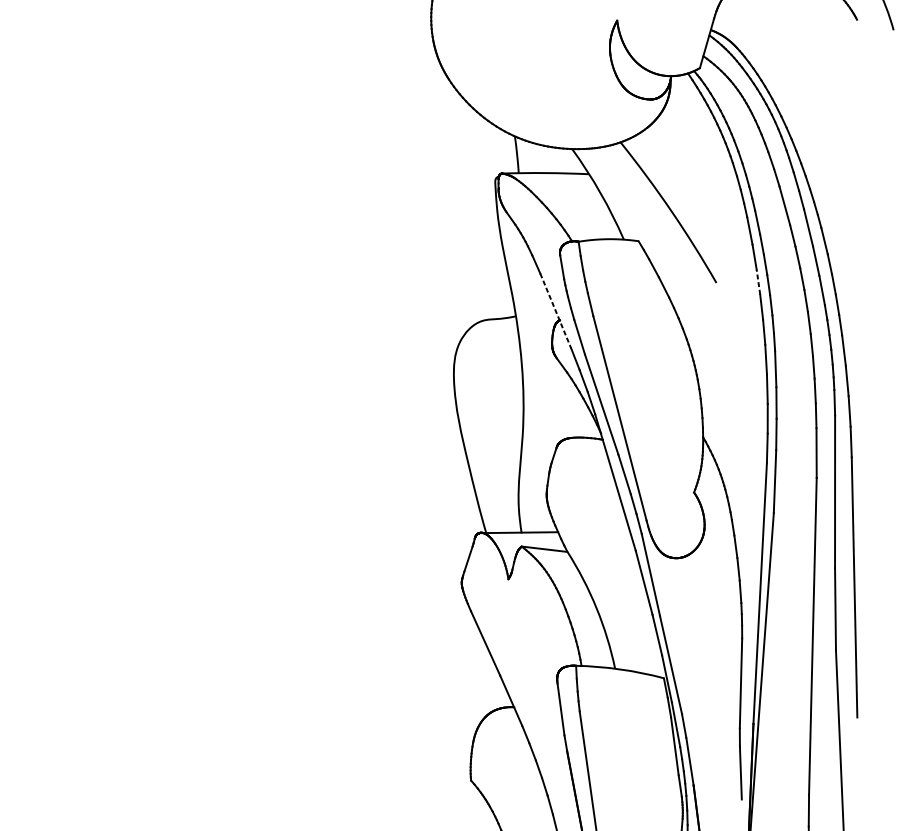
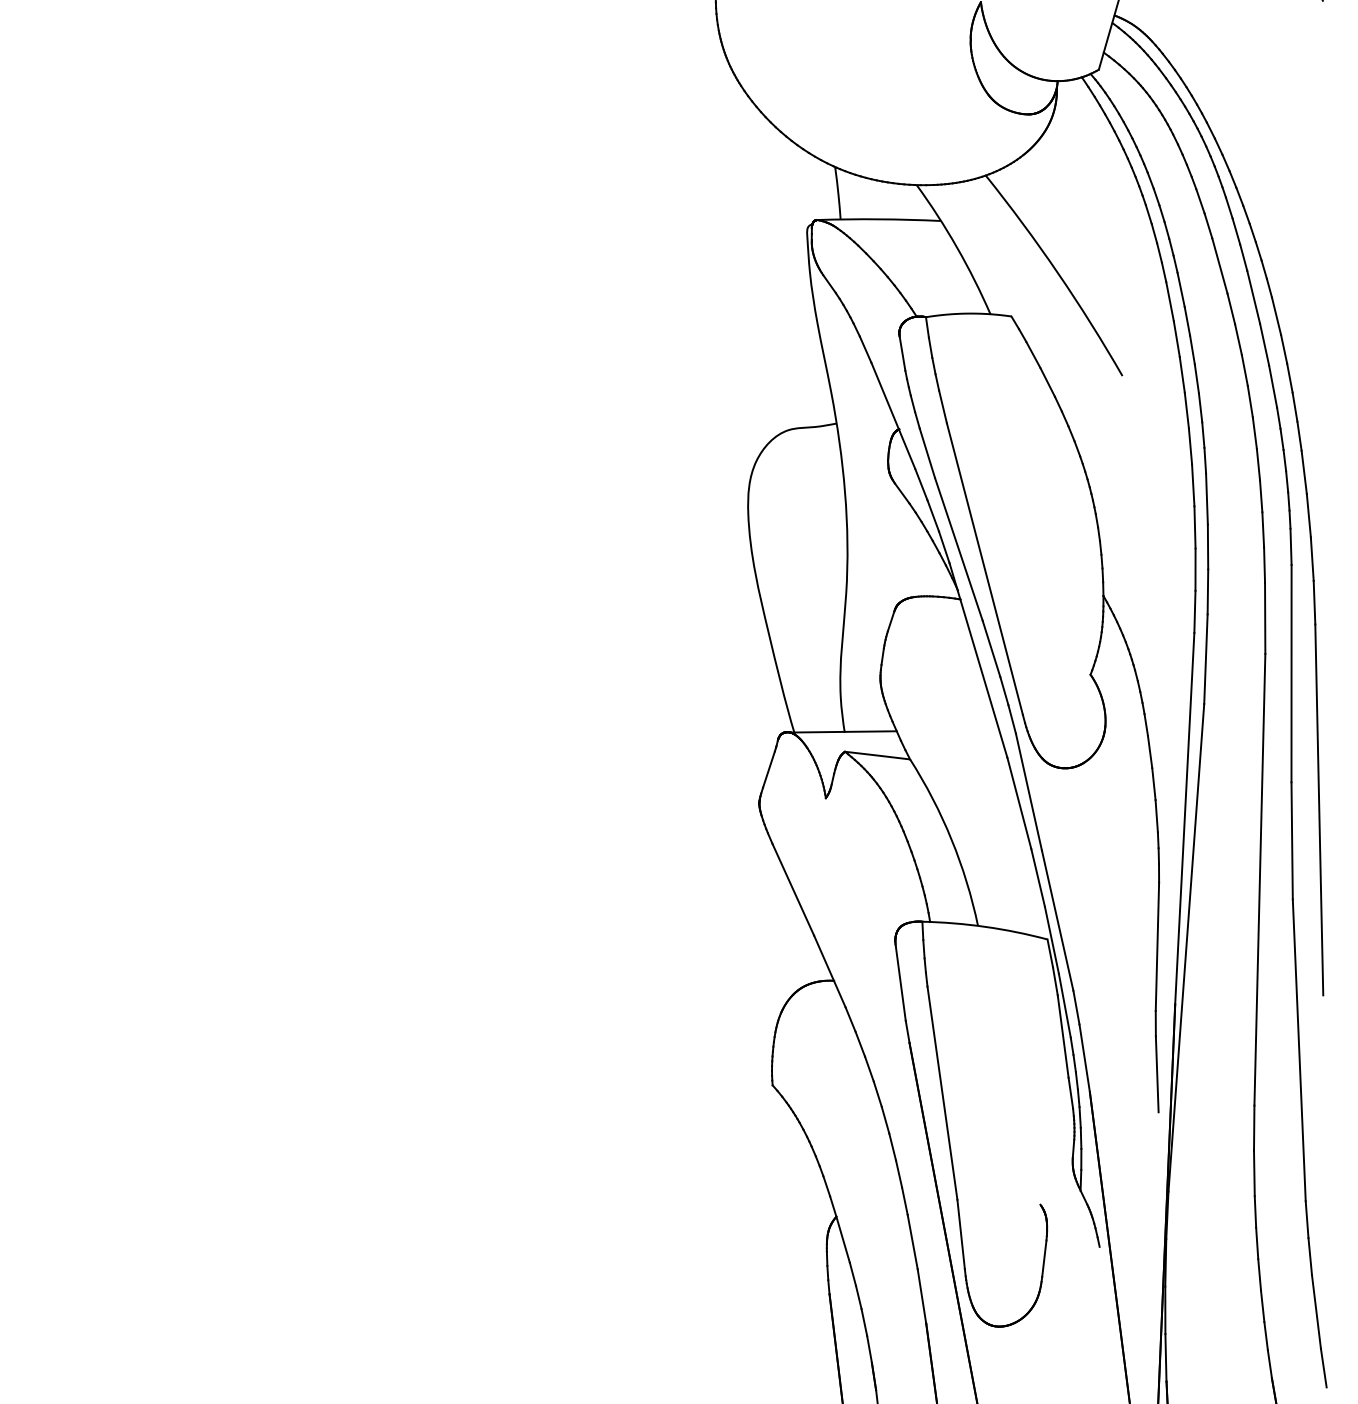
line: (758, 281) -> (1182, 374), dashed -> solid
line: (555, 311) -> (893, 416), dashed -> solid

